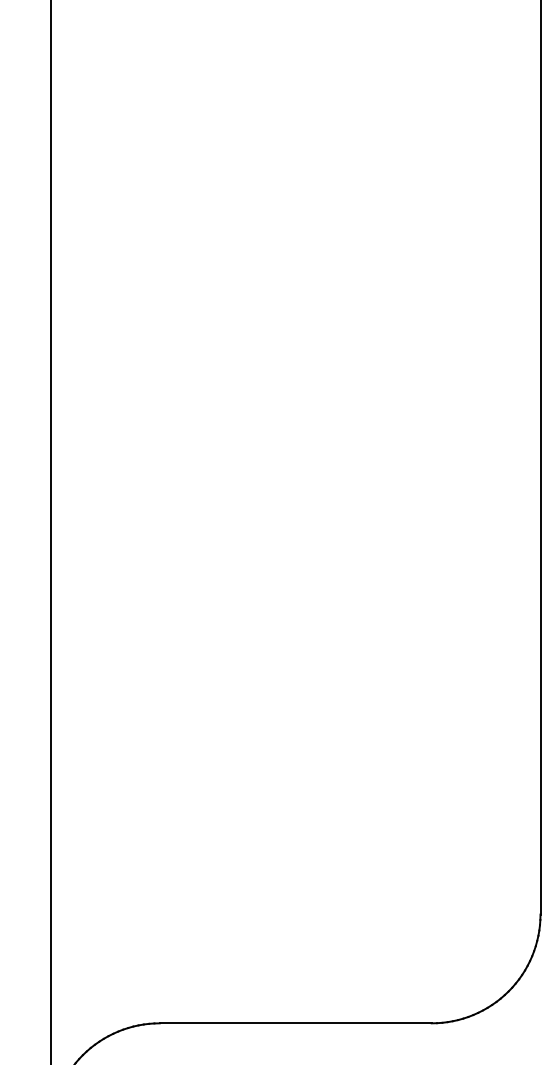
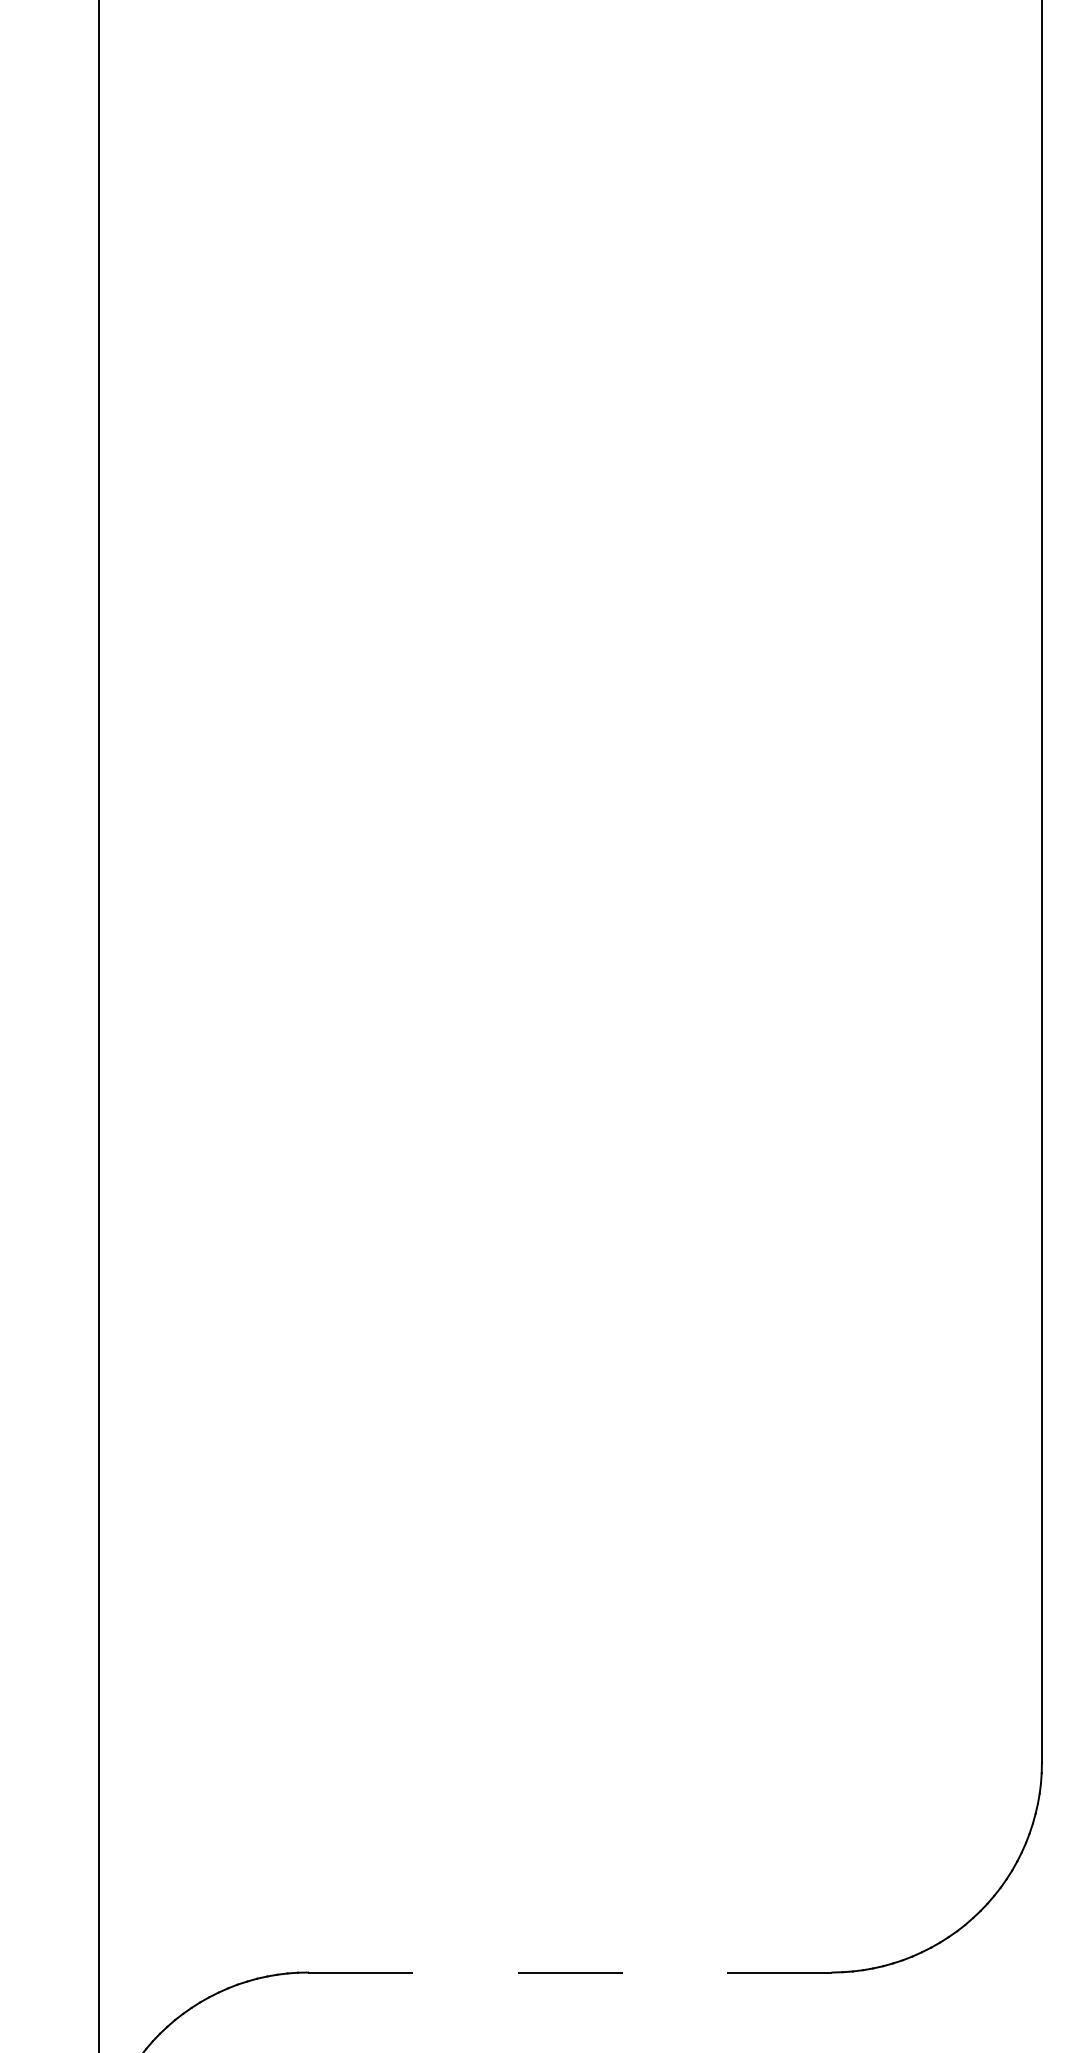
line: (295, 1023) -> (569, 1972), solid -> dashed

